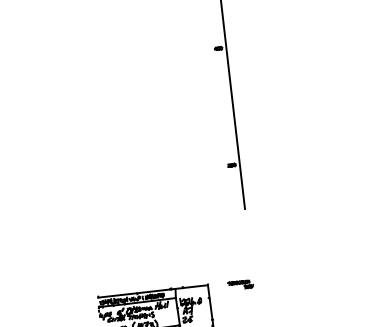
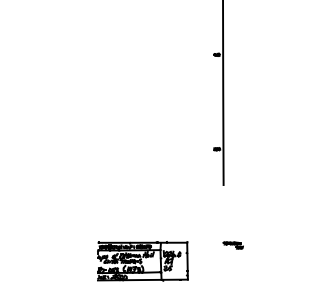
part: (239, 285) -> (232, 245), moved

